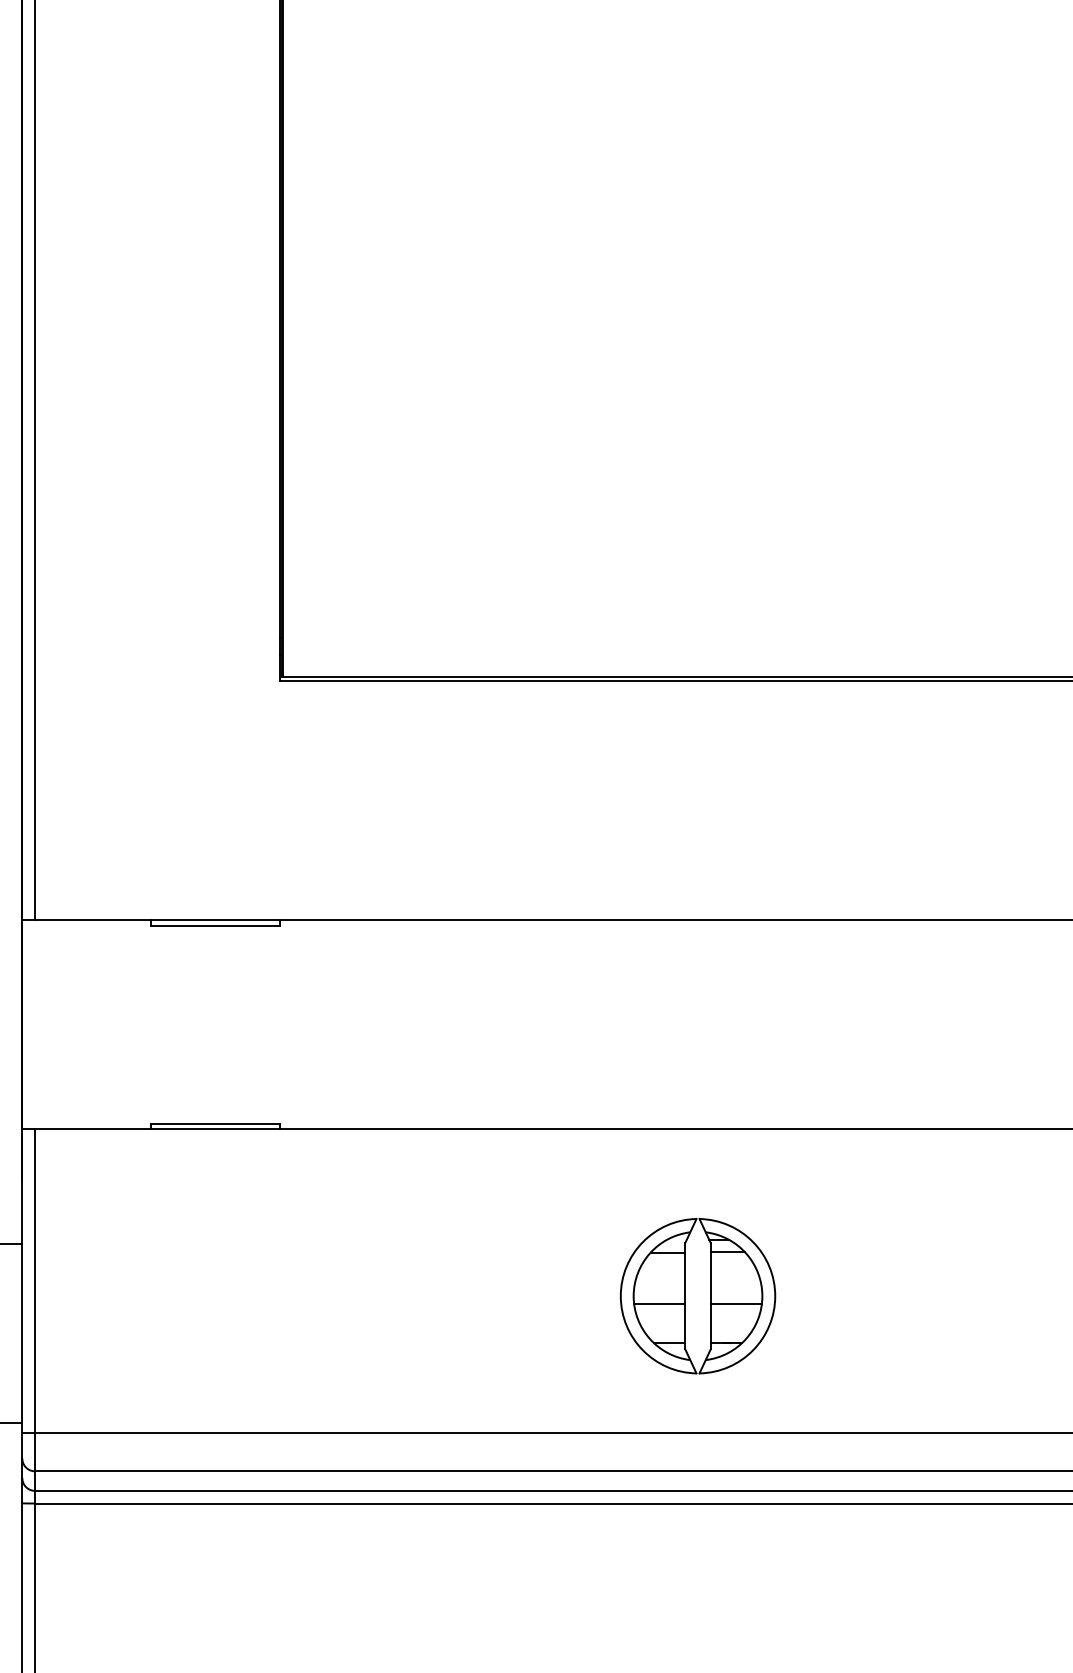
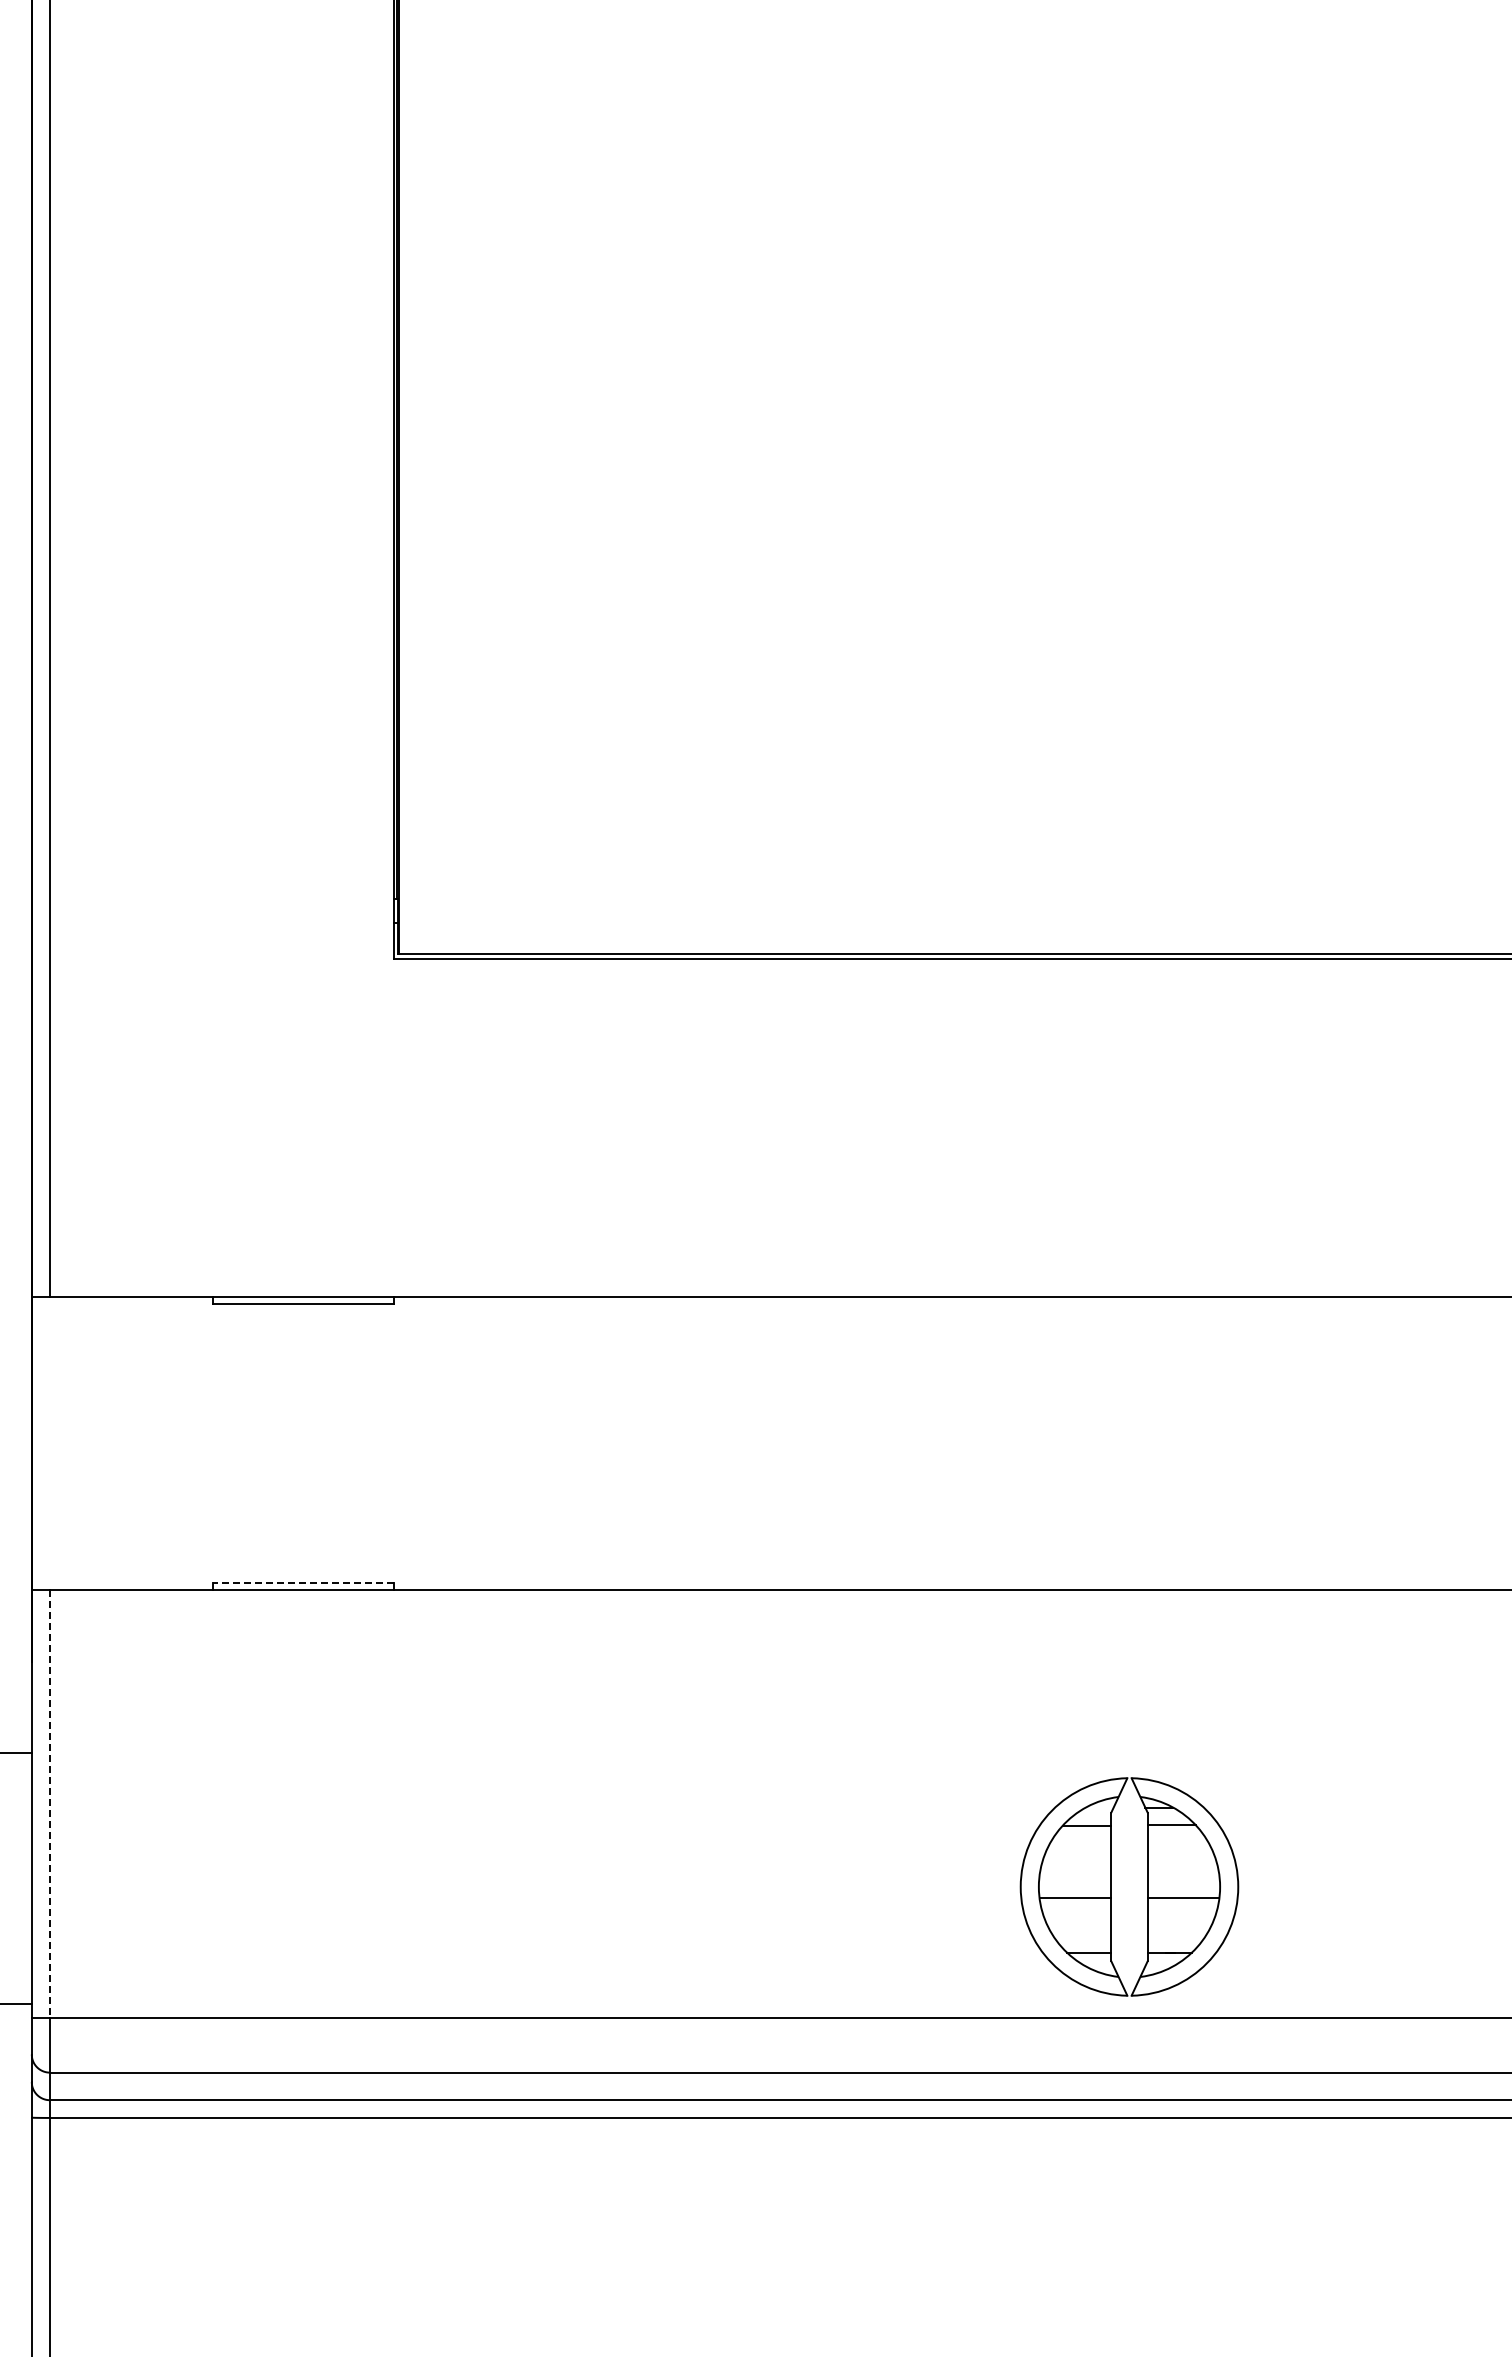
line: (215, 1124) -> (303, 1583), solid -> dashed
line: (34, 1280) -> (49, 1804), solid -> dashed
part: (685, 1295) -> (1111, 1886), moved

